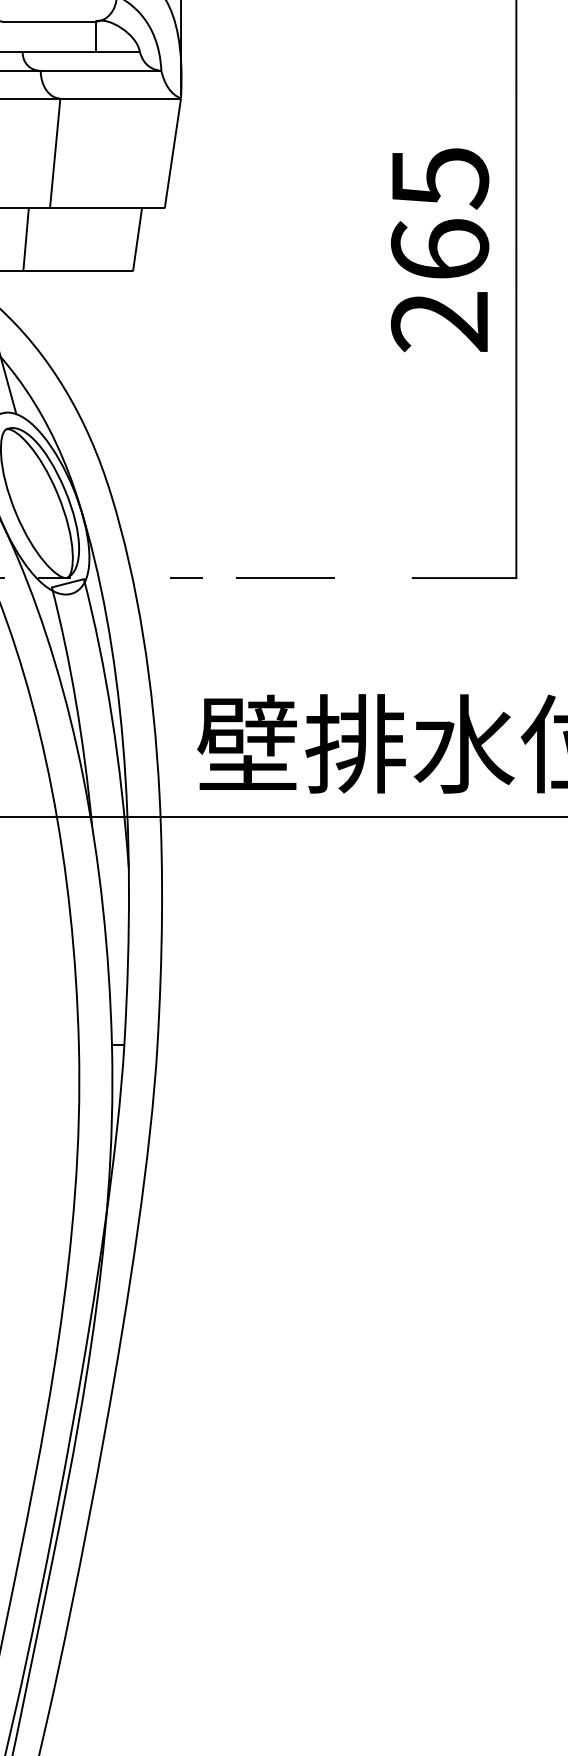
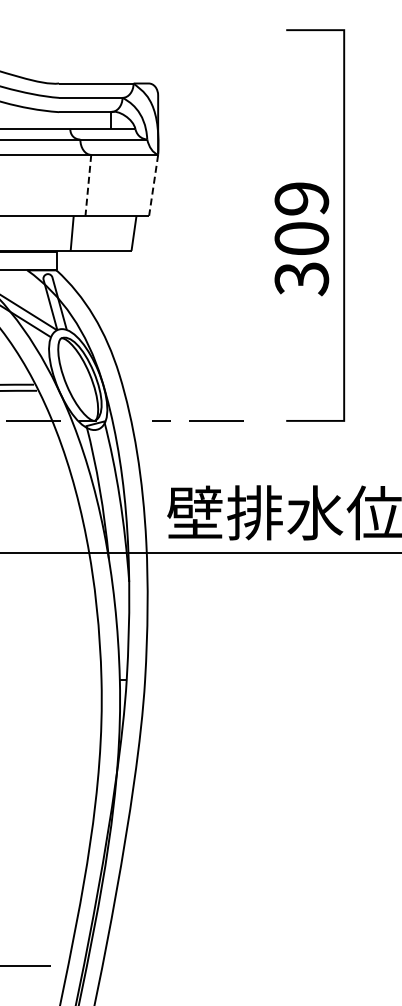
line: (55, 153) -> (88, 185), solid -> dashed
line: (172, 153) -> (153, 185), solid -> dashed
text: (439, 251) -> (301, 239), 265 -> 309

